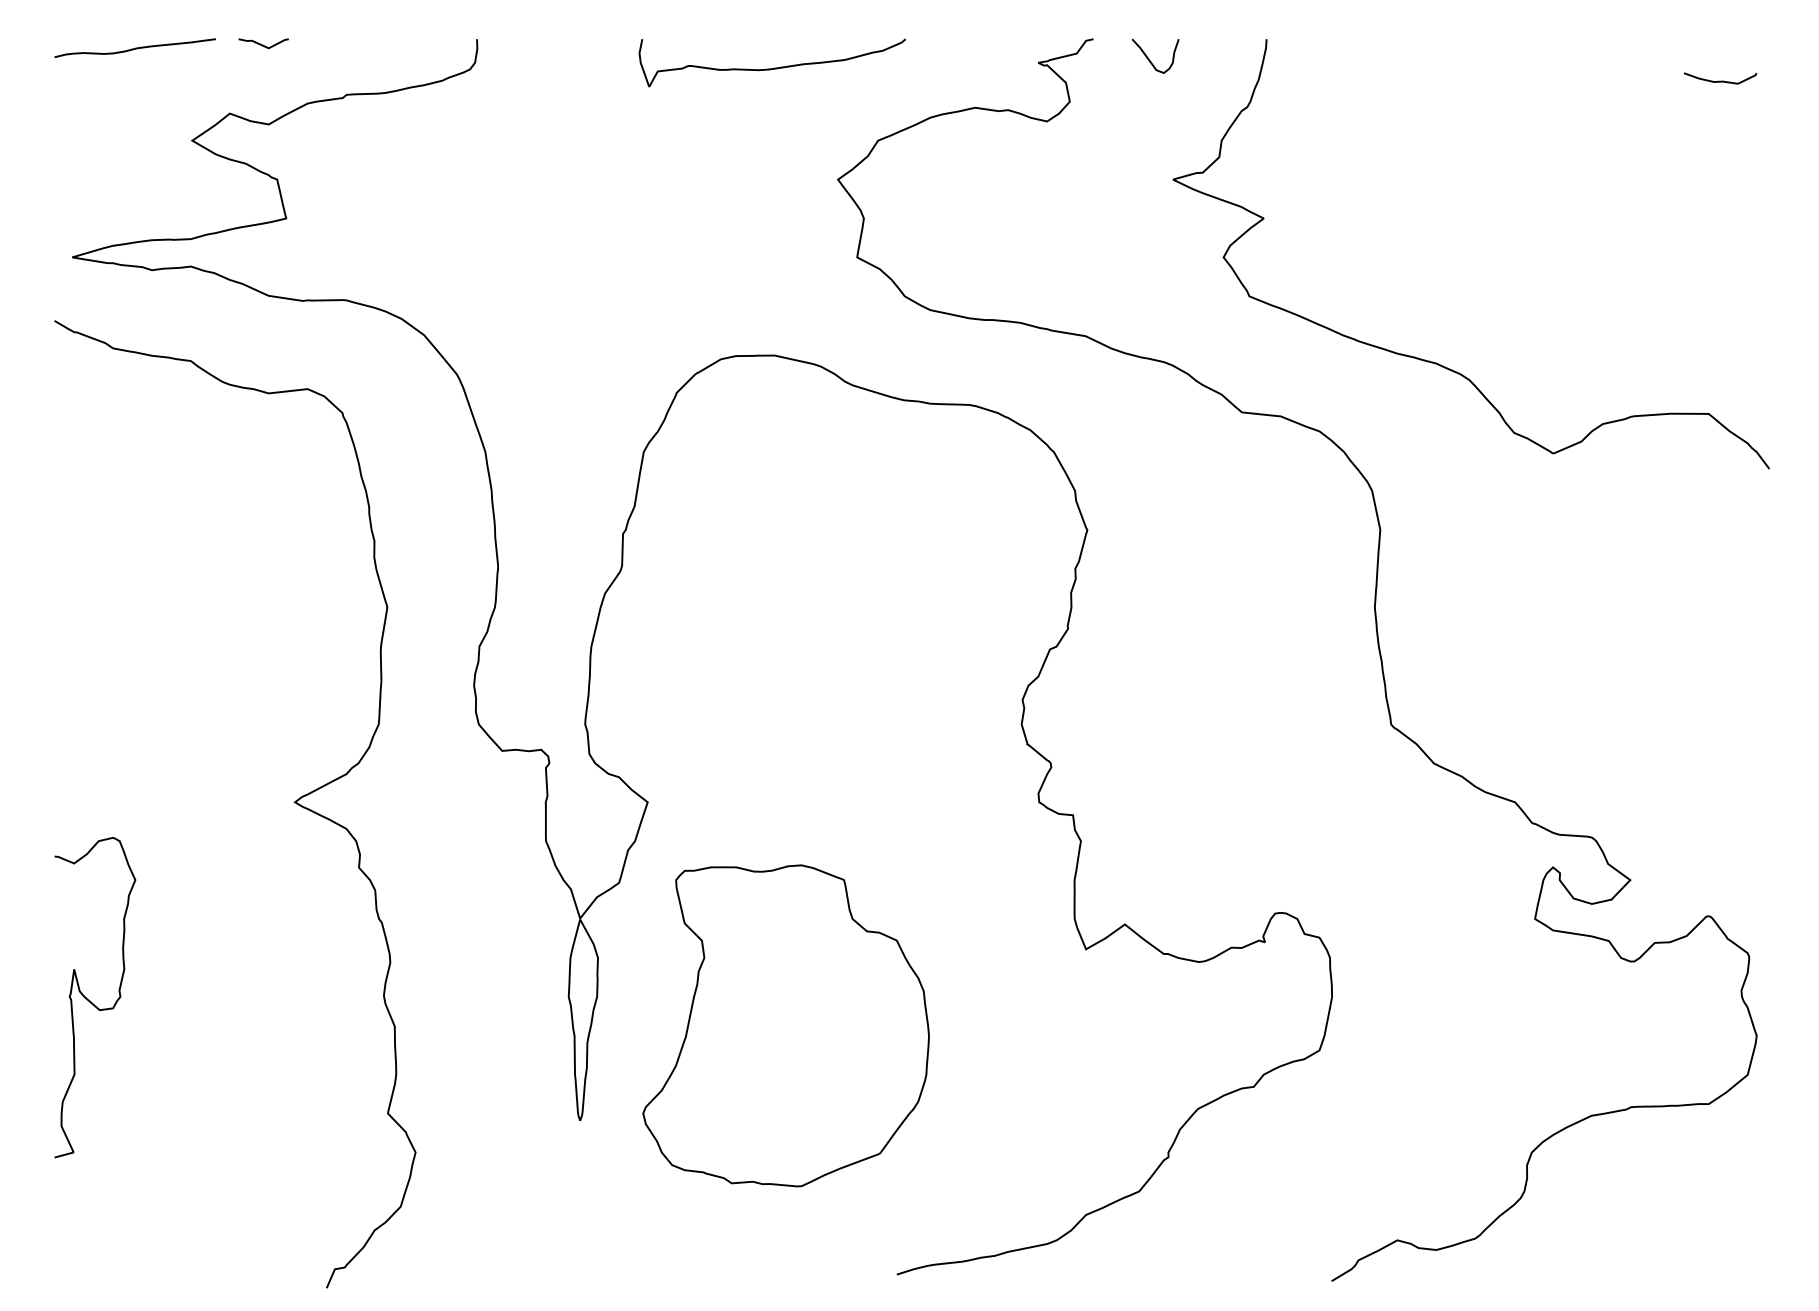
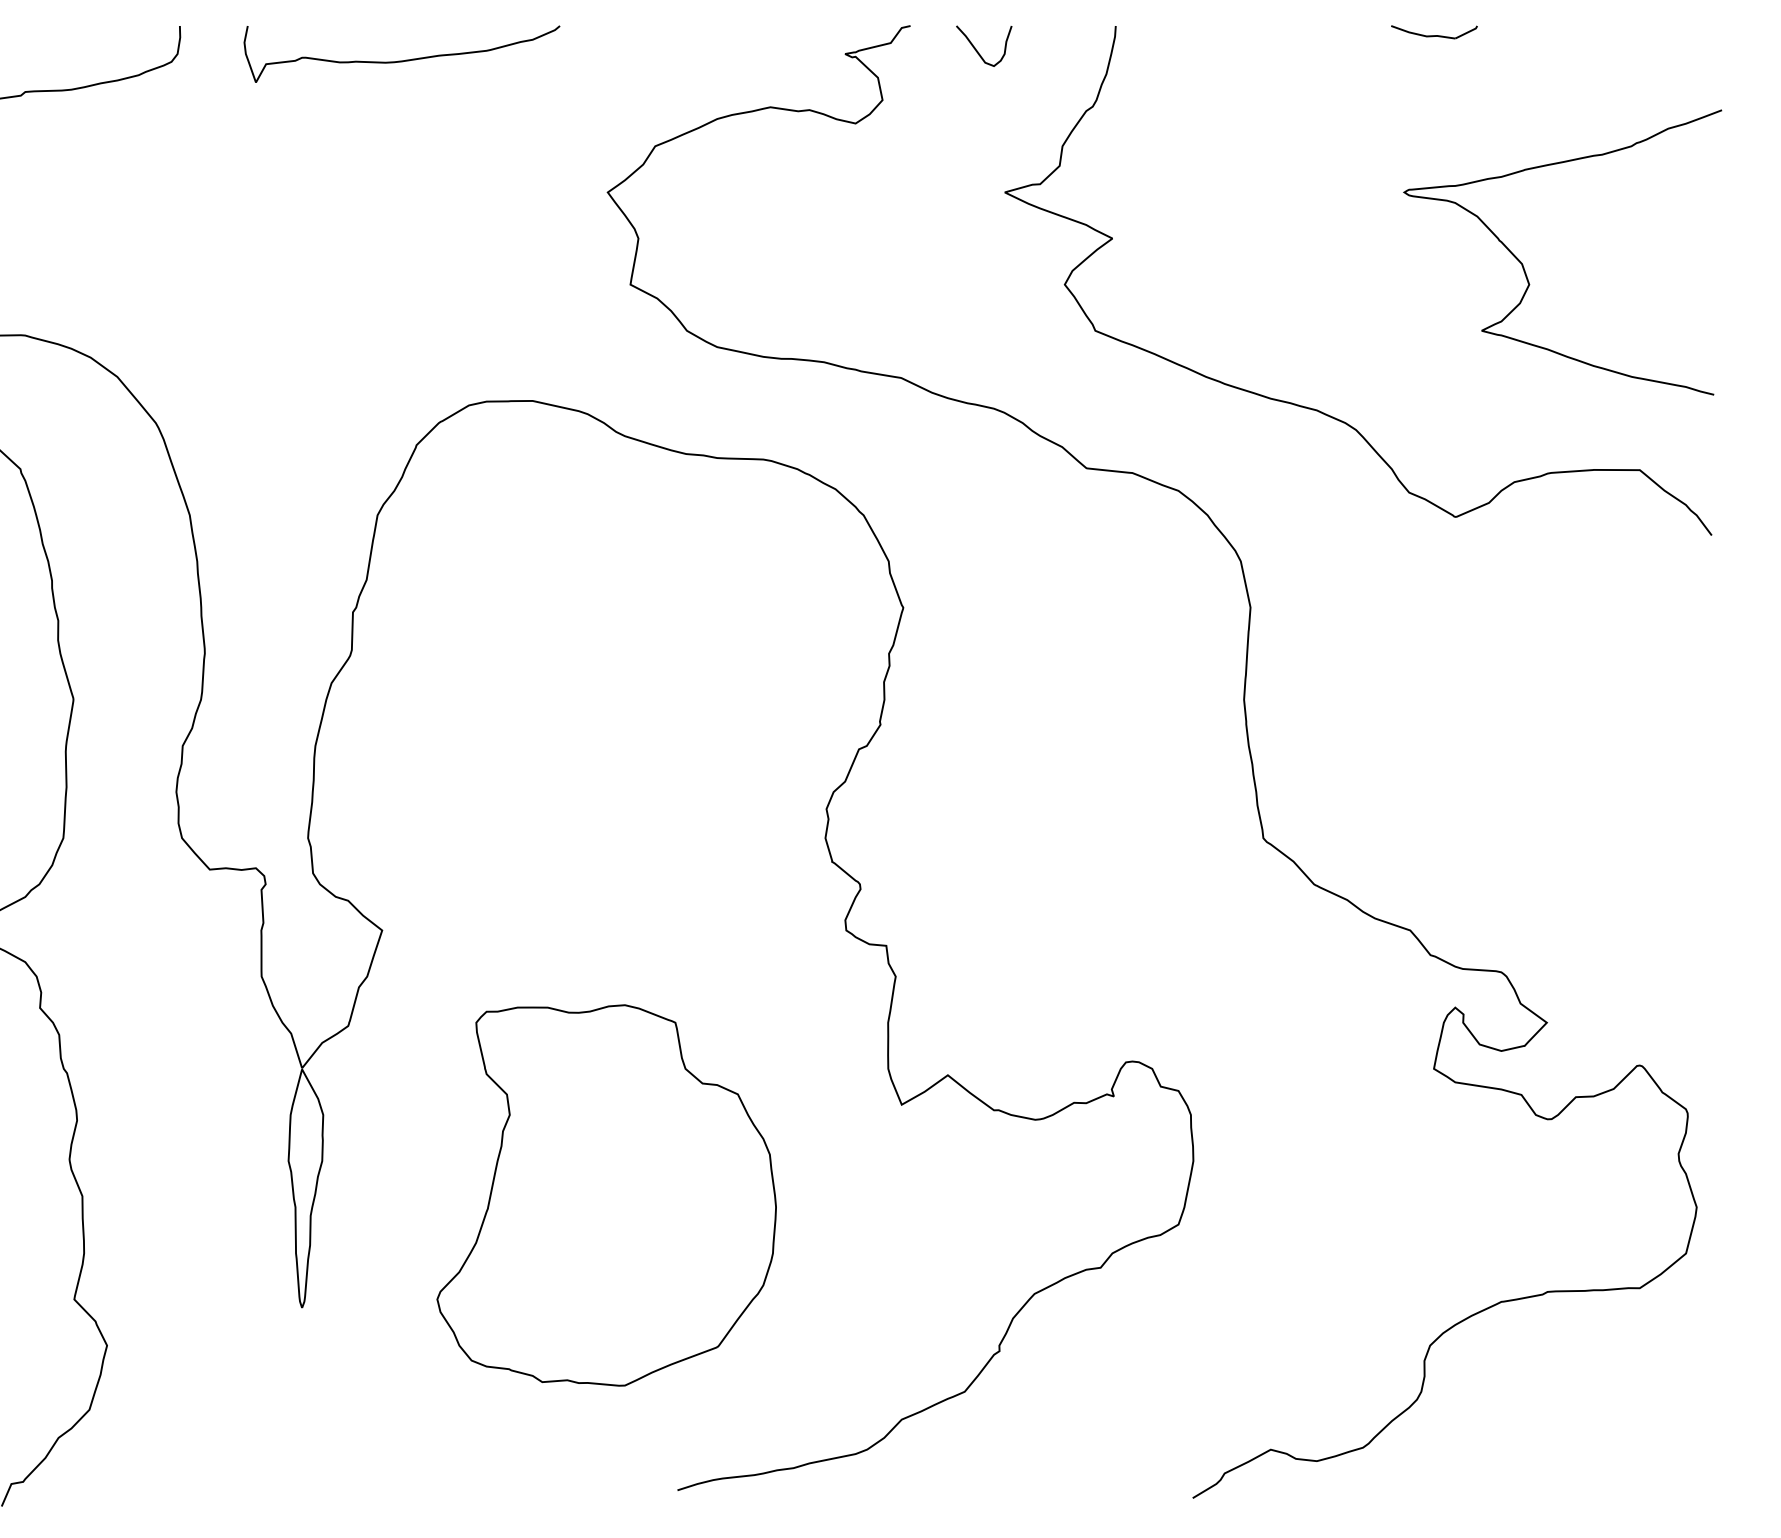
curve: (774, 67) -> (404, 59), moved
part: (1720, 78) -> (1434, 32), moved
curve: (1611, 242) -> (1524, 266), added
part: (785, 1025) -> (605, 1195), moved

